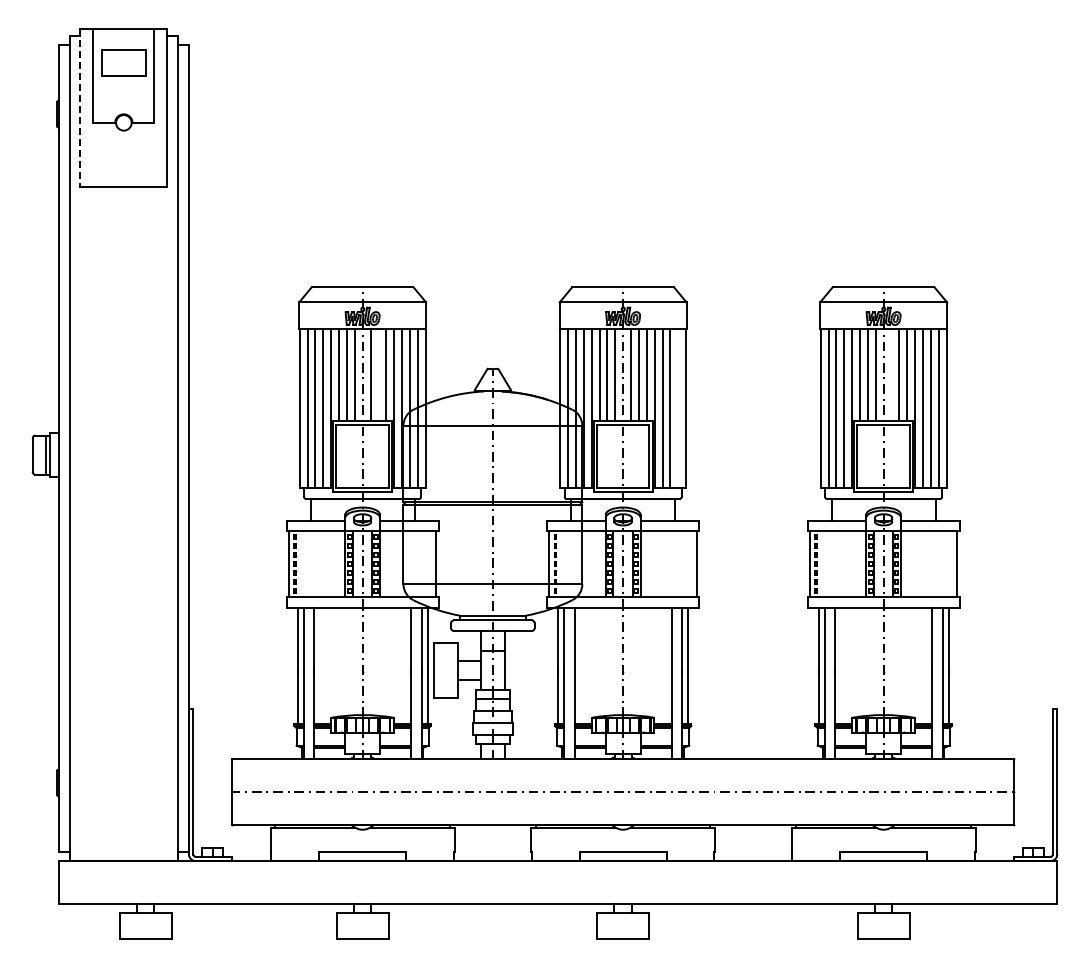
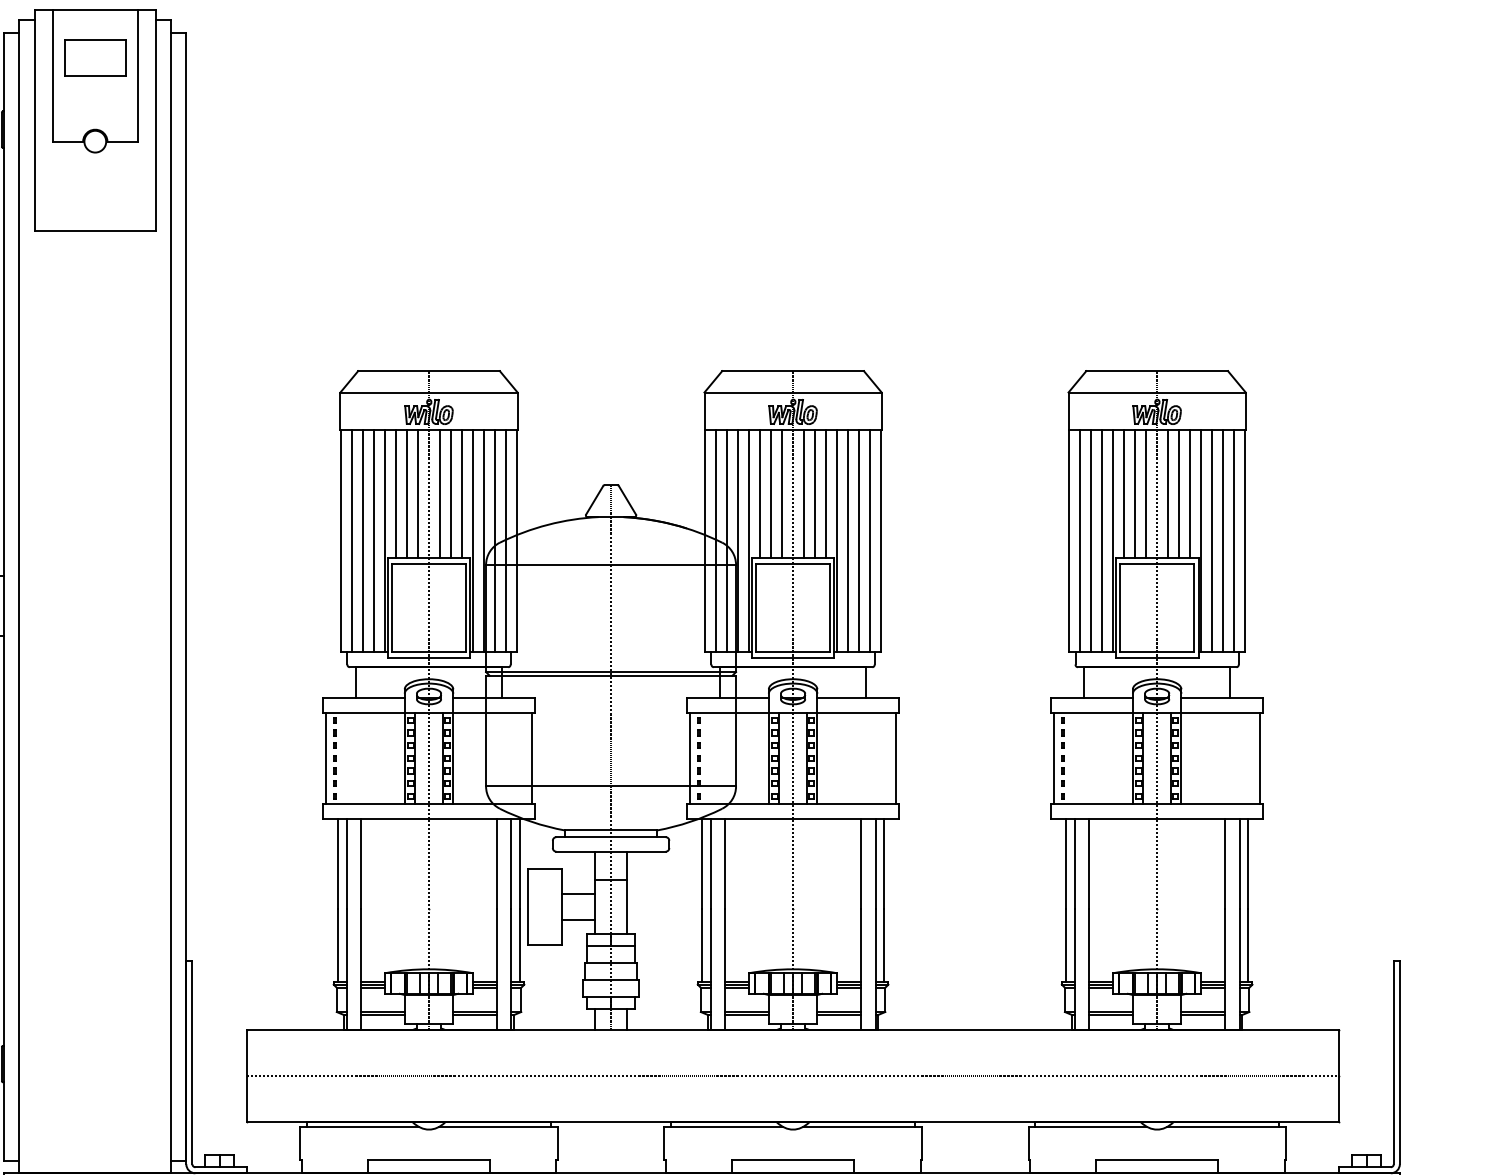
line: (80, 108) -> (34, 121), dashed -> solid
line: (378, 374) -> (451, 493), added
line: (891, 374) -> (1168, 493), added
line: (678, 408) -> (870, 540), added

